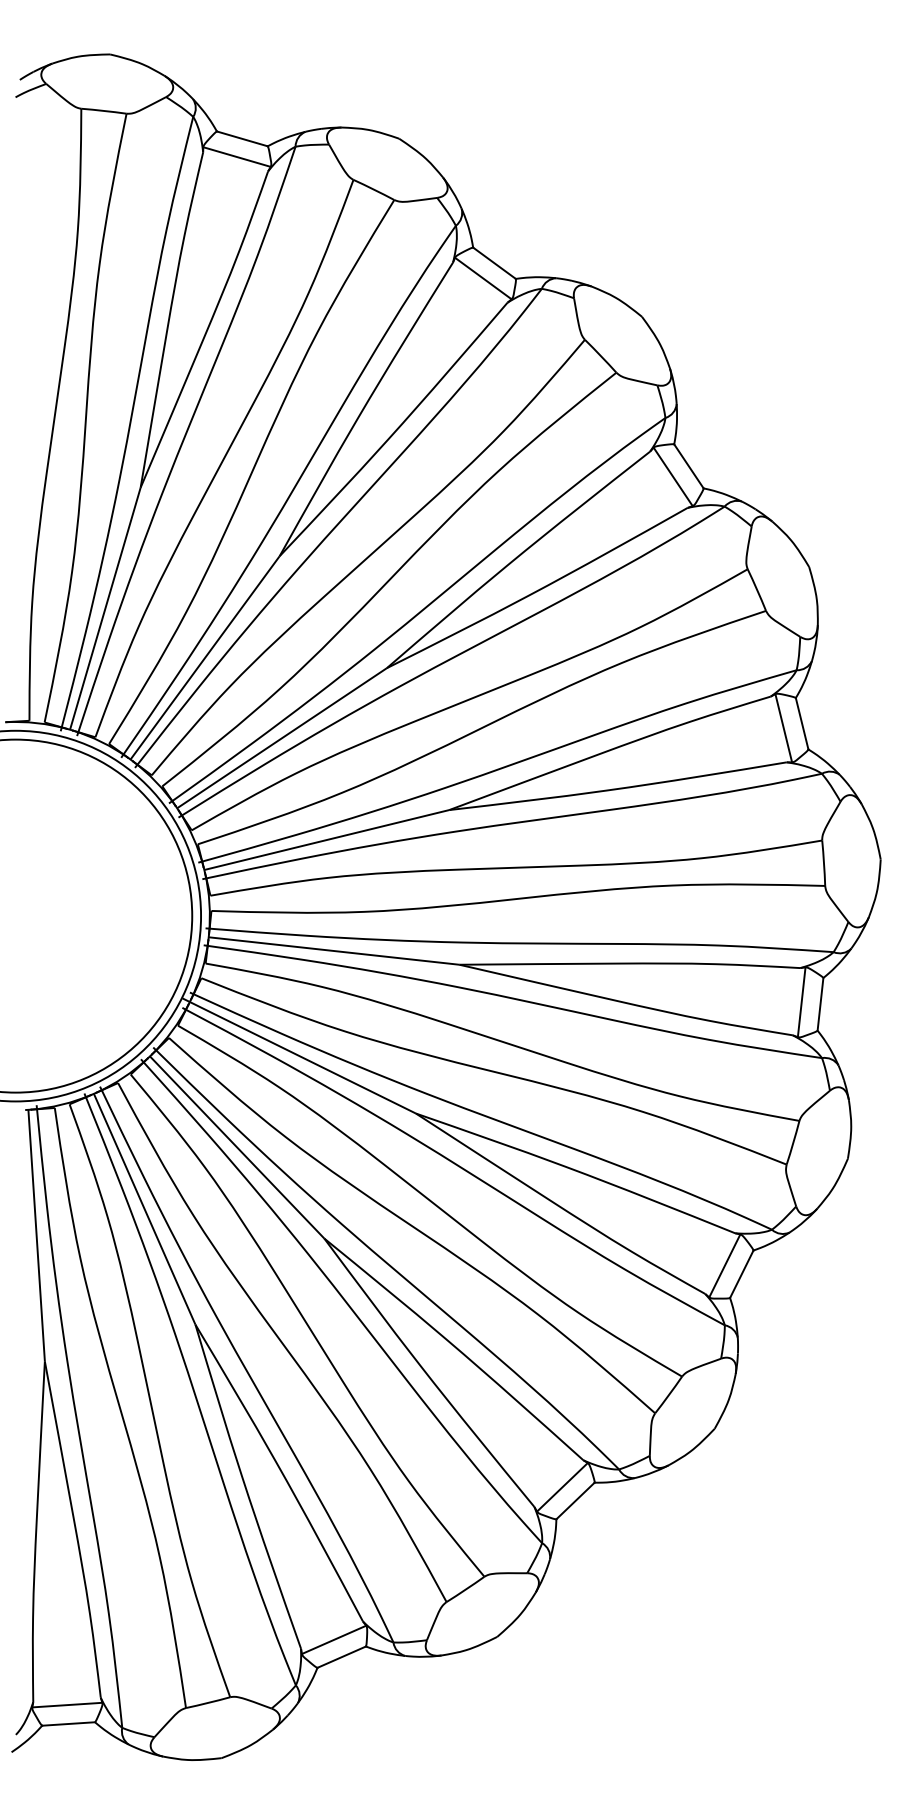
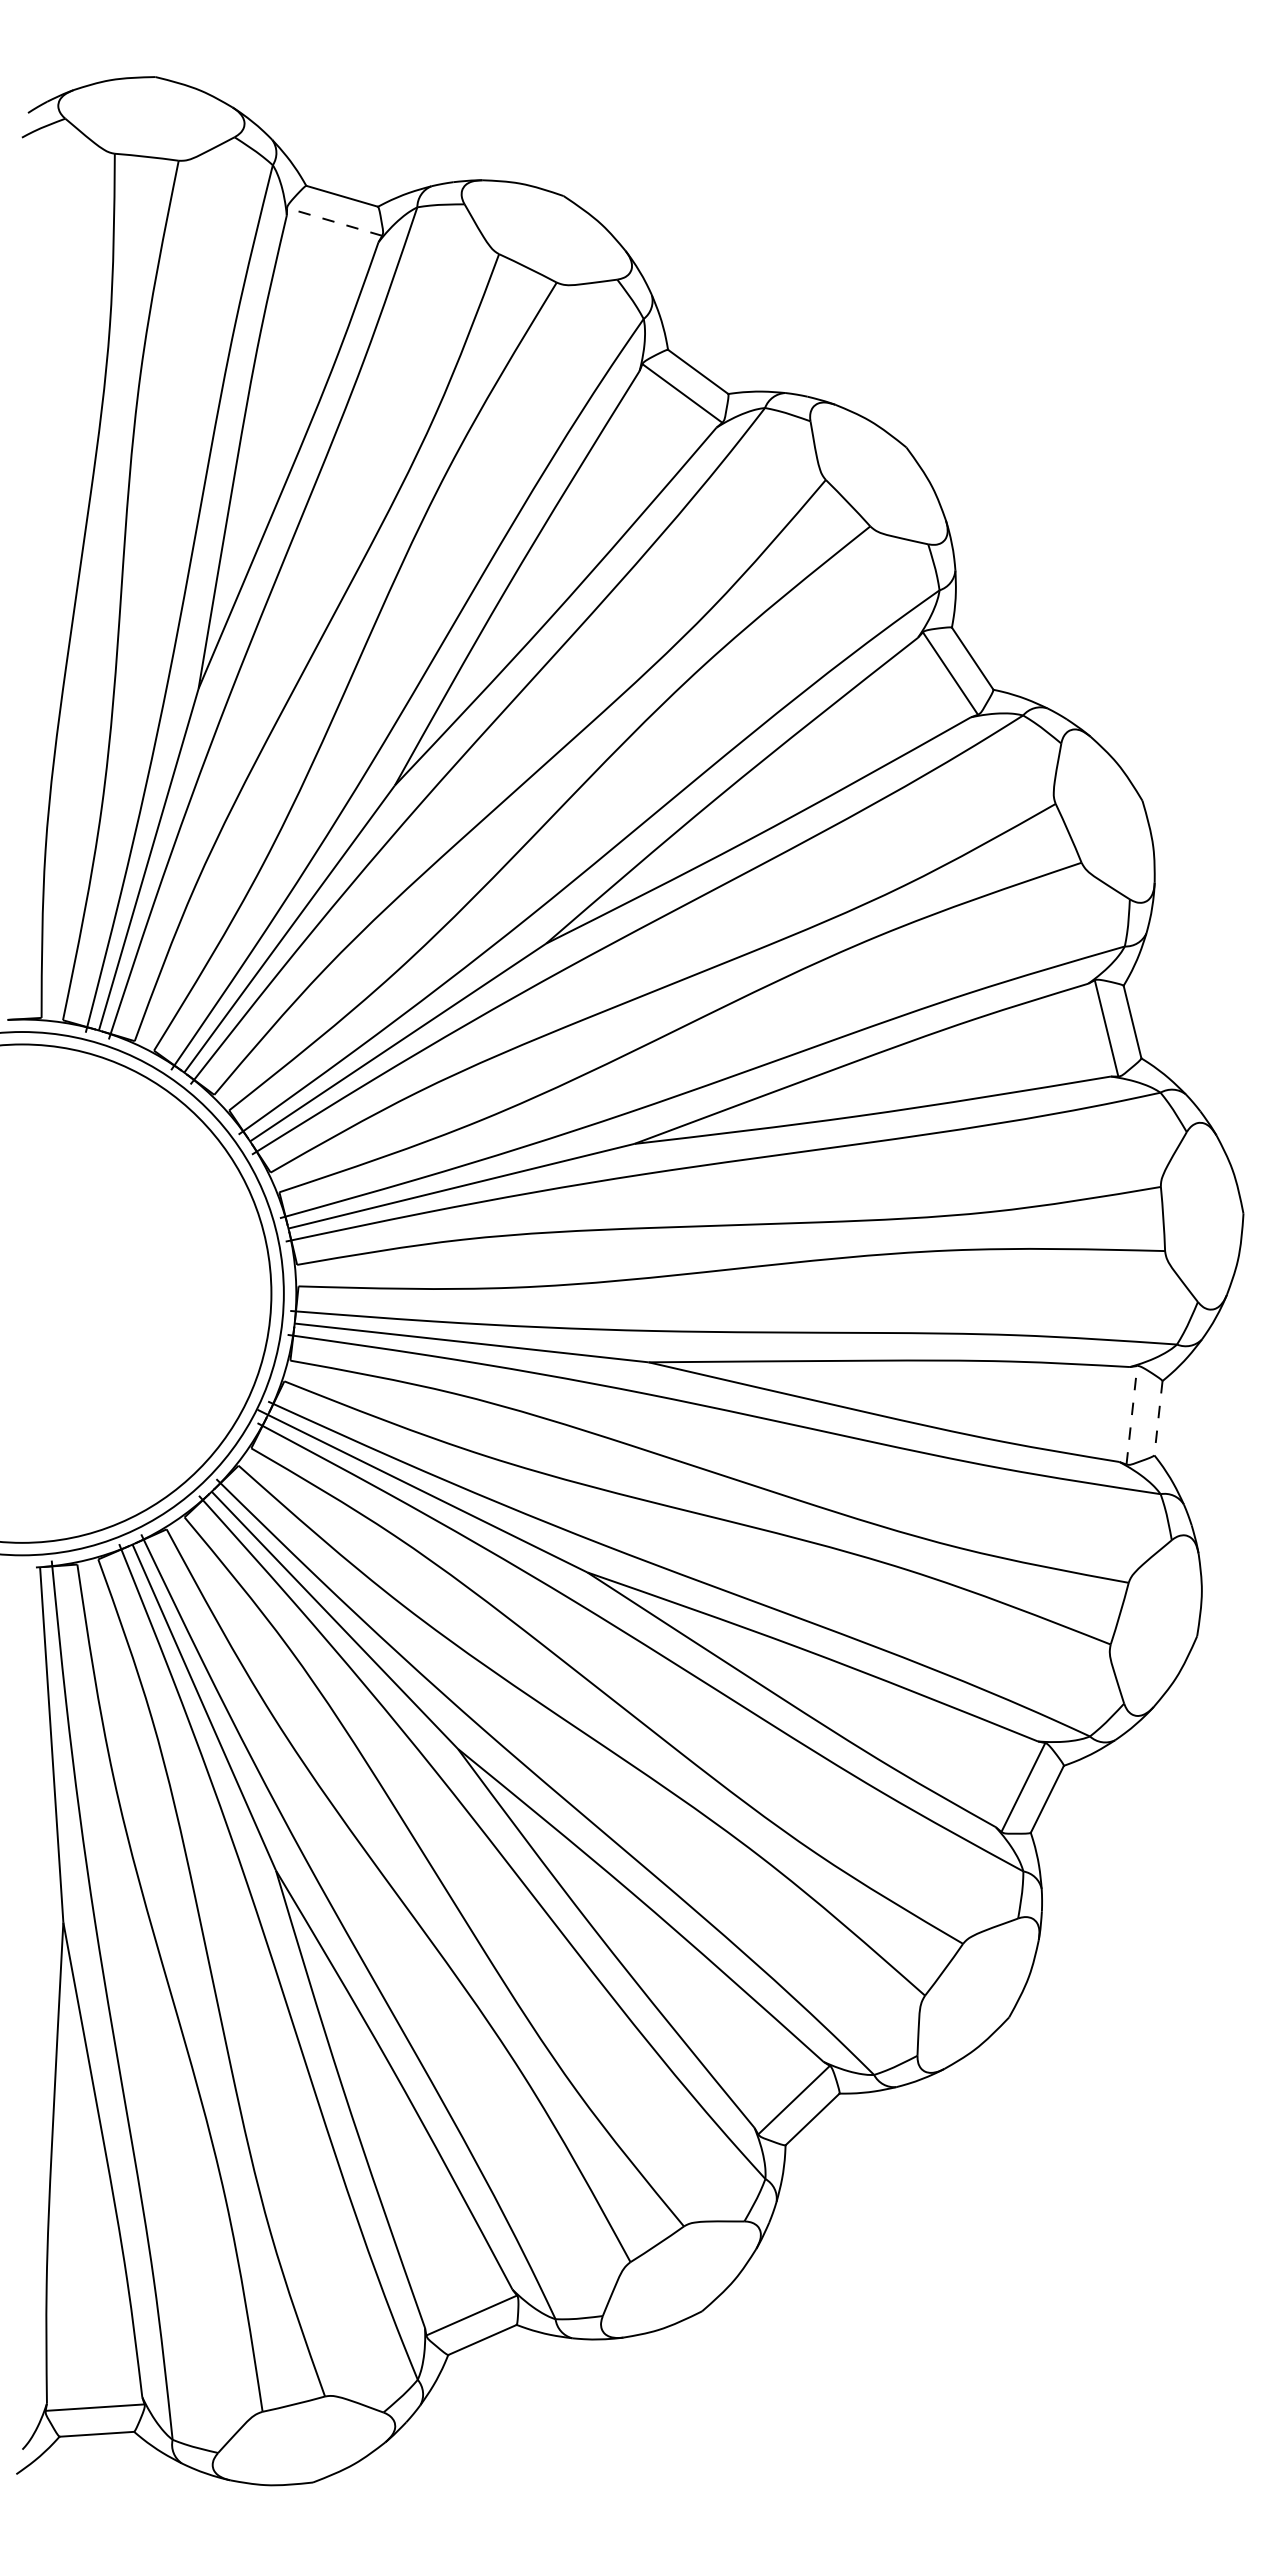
line: (236, 156) -> (333, 221), solid -> dashed
line: (801, 1001) -> (1131, 1414), solid -> dashed
line: (820, 1004) -> (1158, 1418), solid -> dashed

